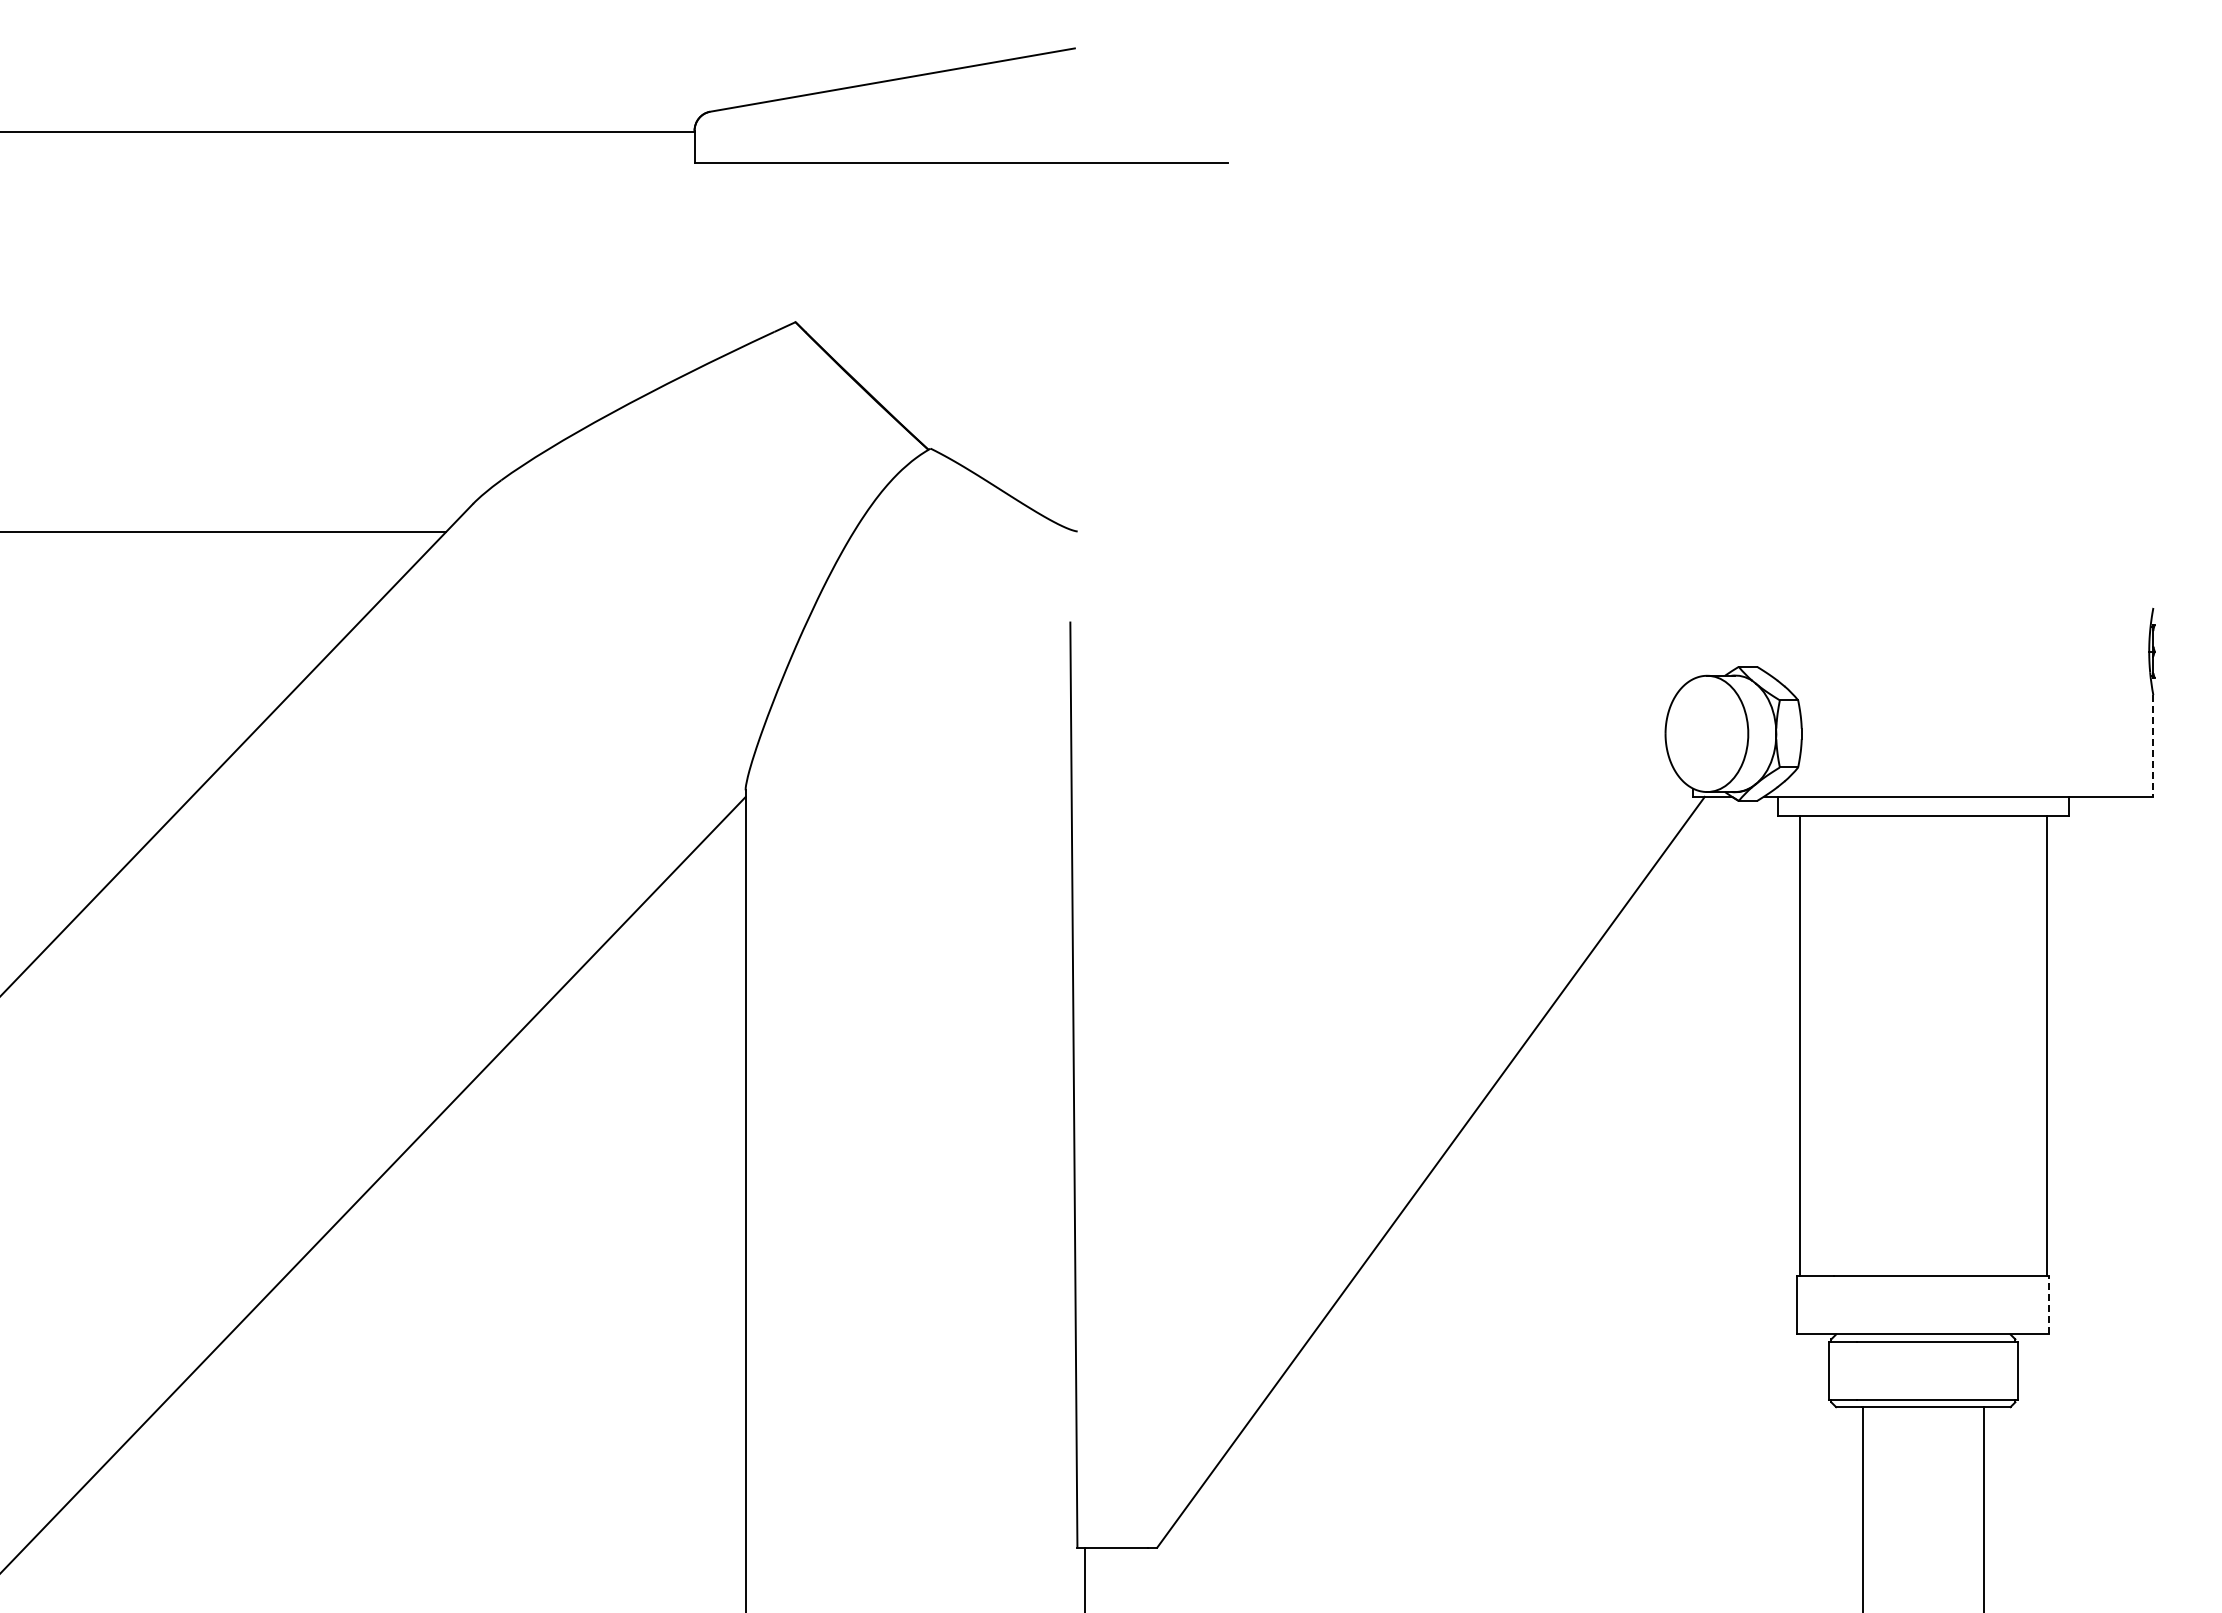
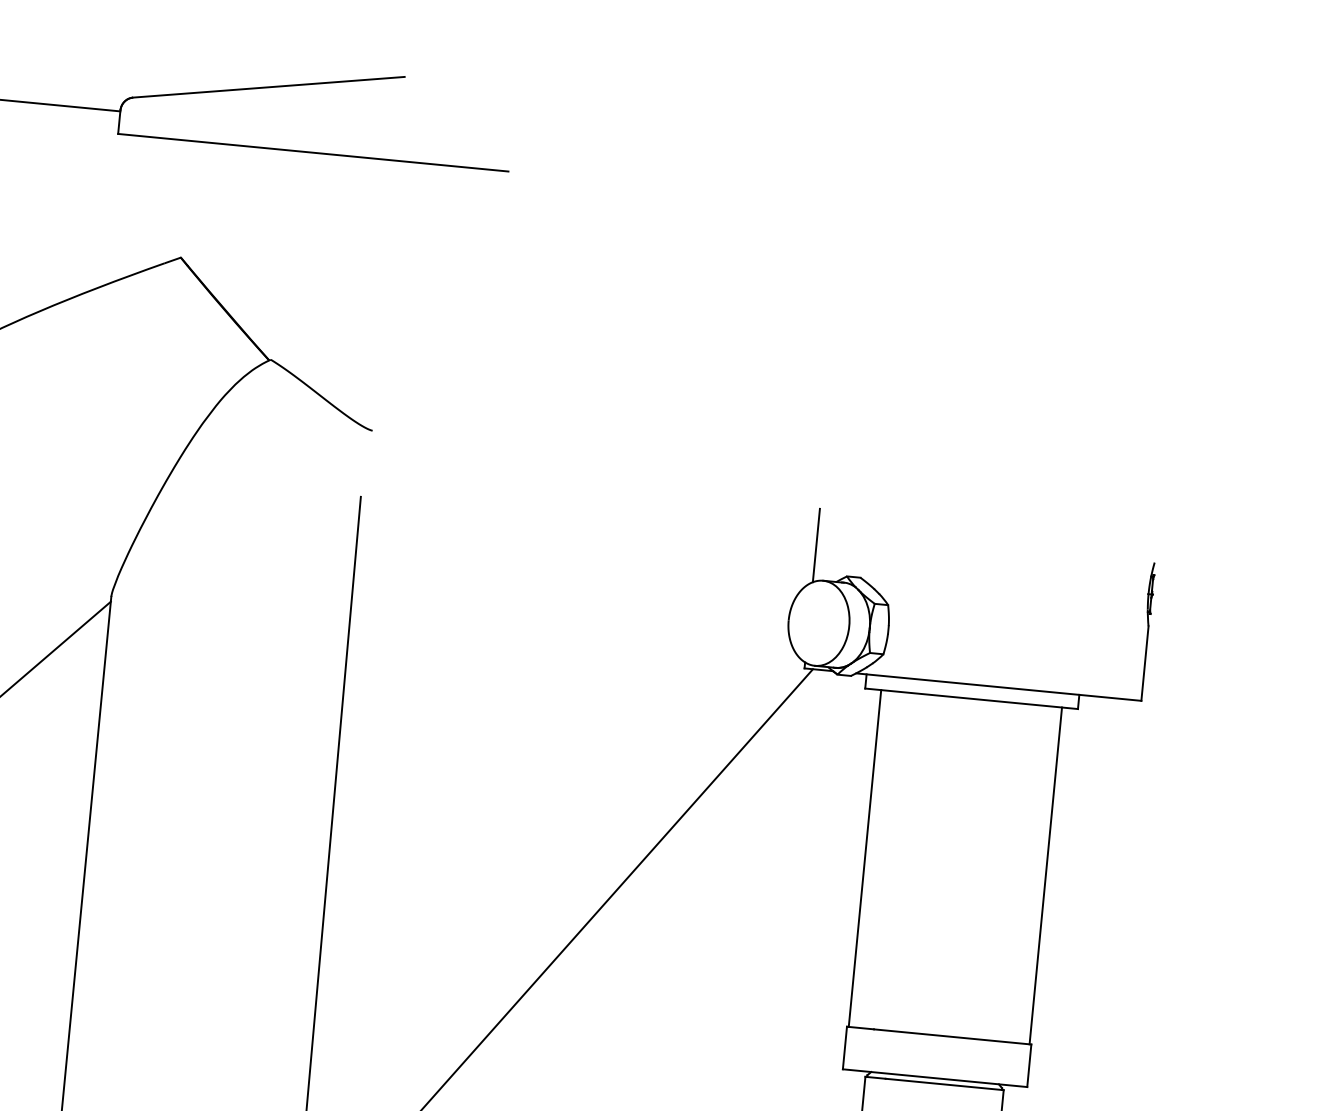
line: (1693, 628) -> (816, 545), added
line: (2153, 746) -> (1145, 663), dashed -> solid
line: (2049, 1304) -> (1029, 1065), dashed -> solid

